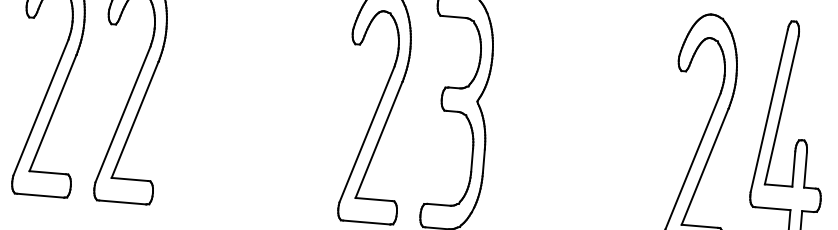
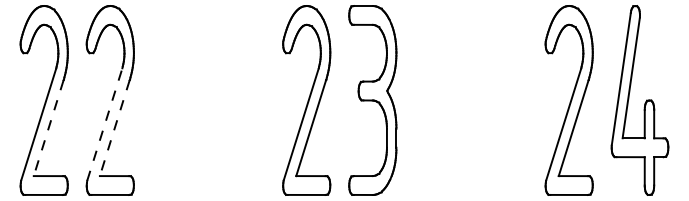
line: (52, 113) -> (48, 128), solid -> dashed
line: (122, 114) -> (104, 124), solid -> dashed
line: (134, 120) -> (114, 128), solid -> dashed

